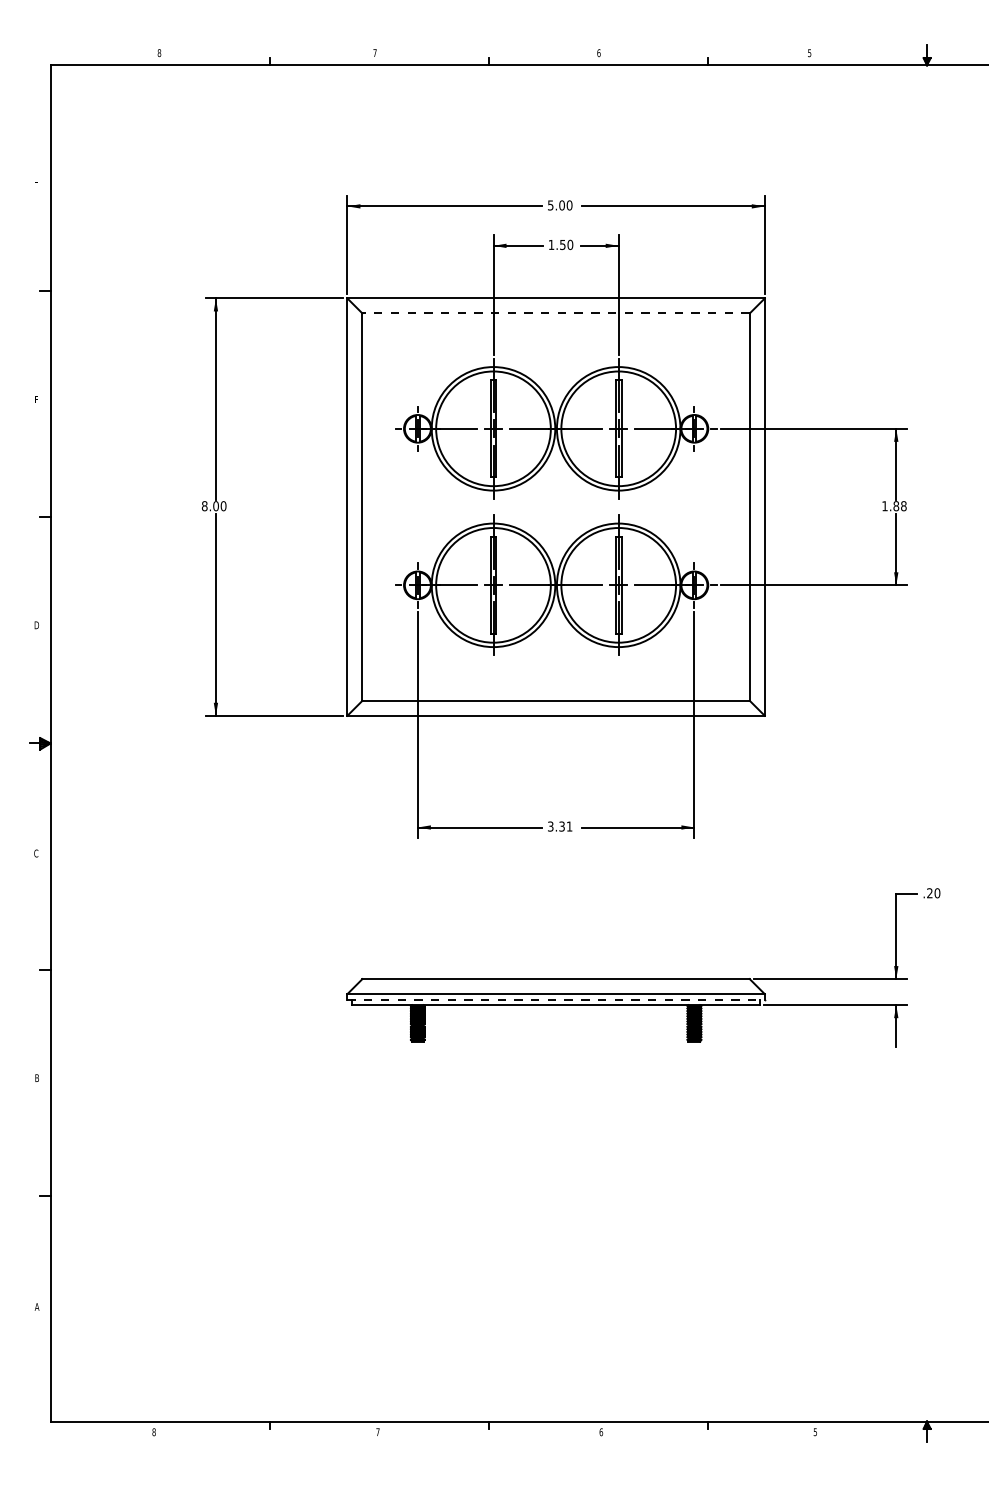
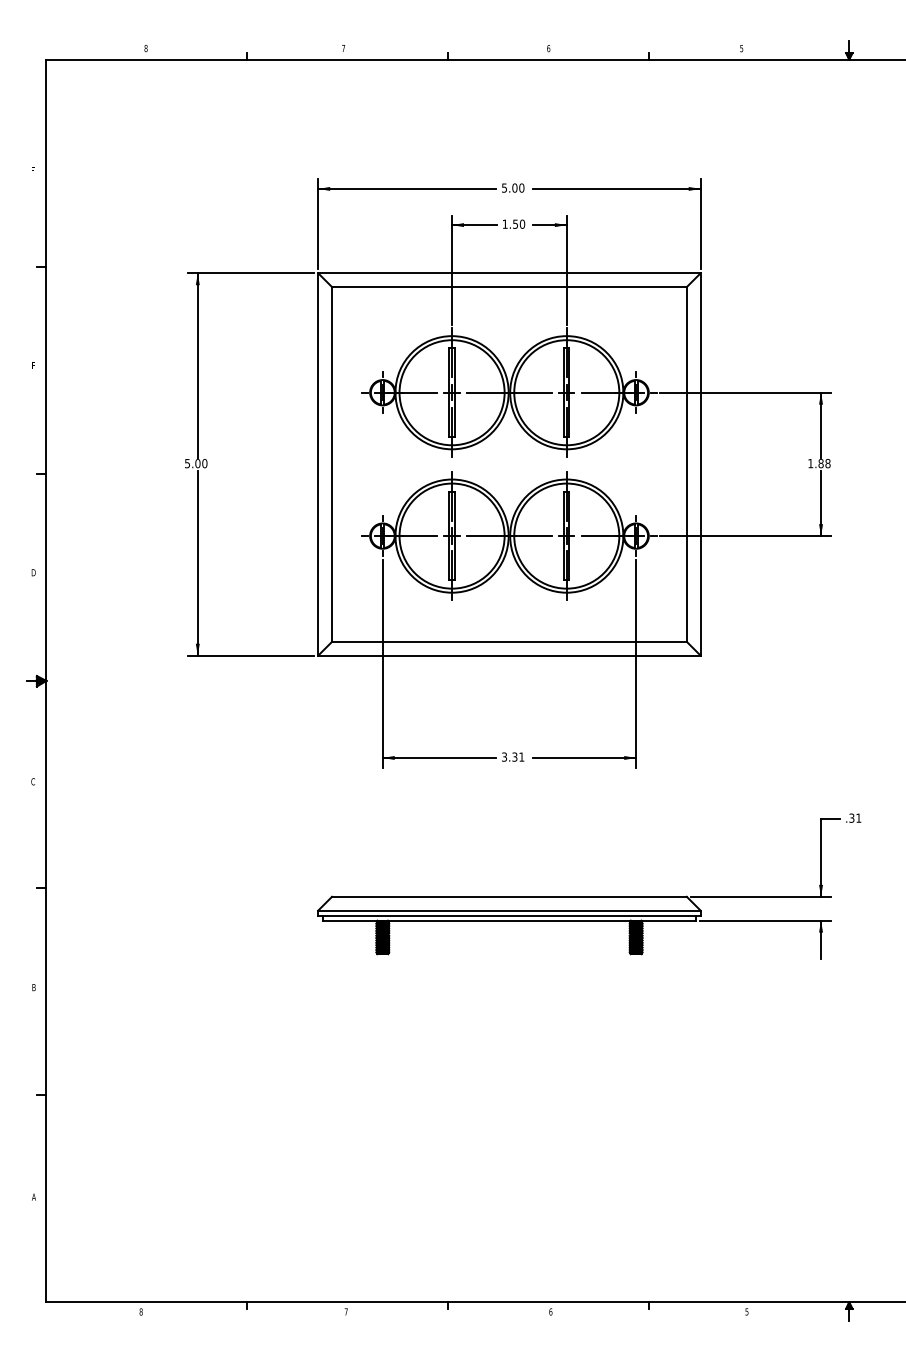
line: (556, 313) -> (509, 287), dashed -> solid
text: (204, 506) -> (187, 463), 8.00 -> 5.00
text: (933, 893) -> (855, 818), .20 -> .31
line: (556, 999) -> (509, 915), dashed -> solid

